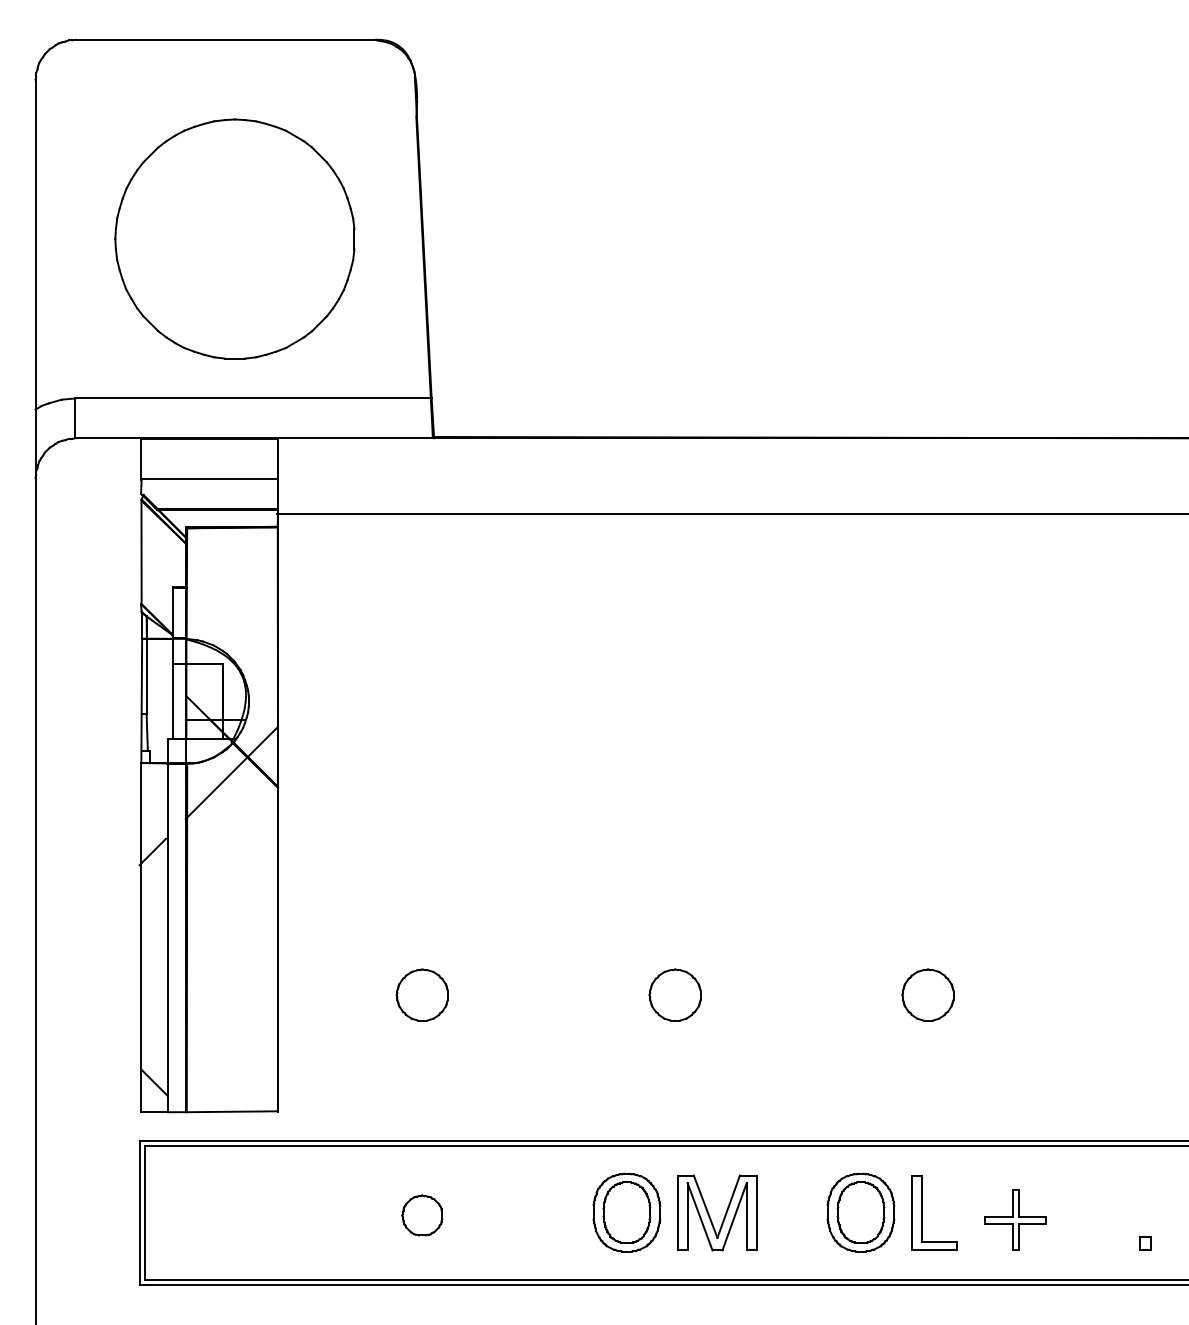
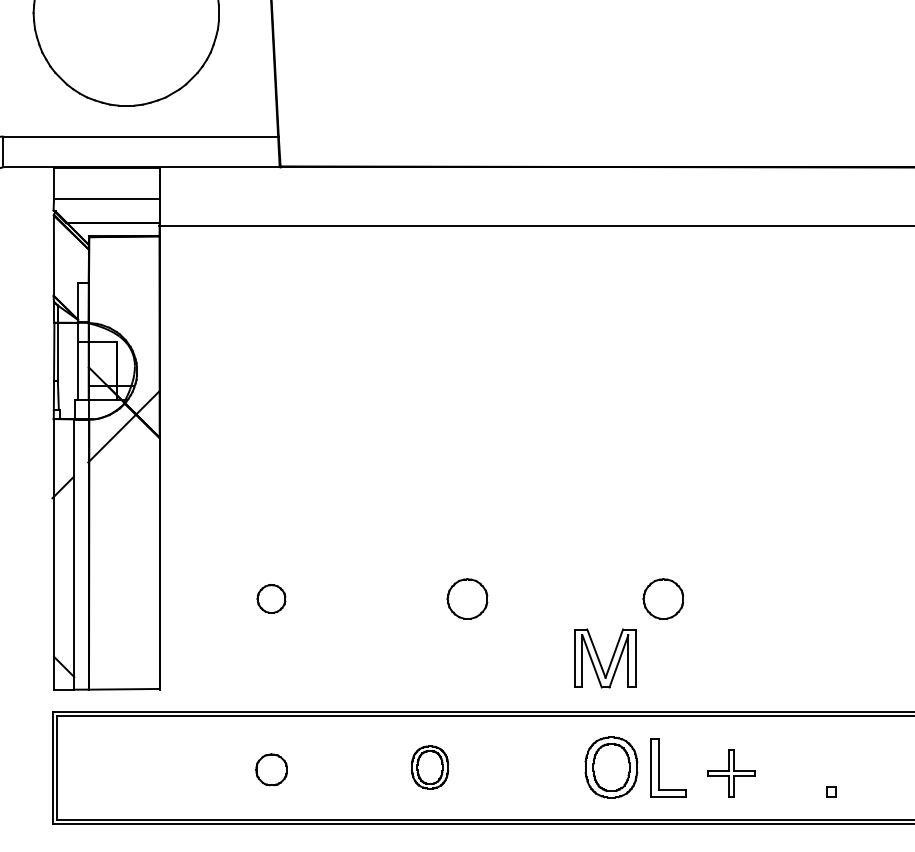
part: (421, 994) -> (270, 598), size x0.7
part: (626, 1212) -> (429, 767), size x0.7
part: (724, 1215) -> (611, 660), moved

